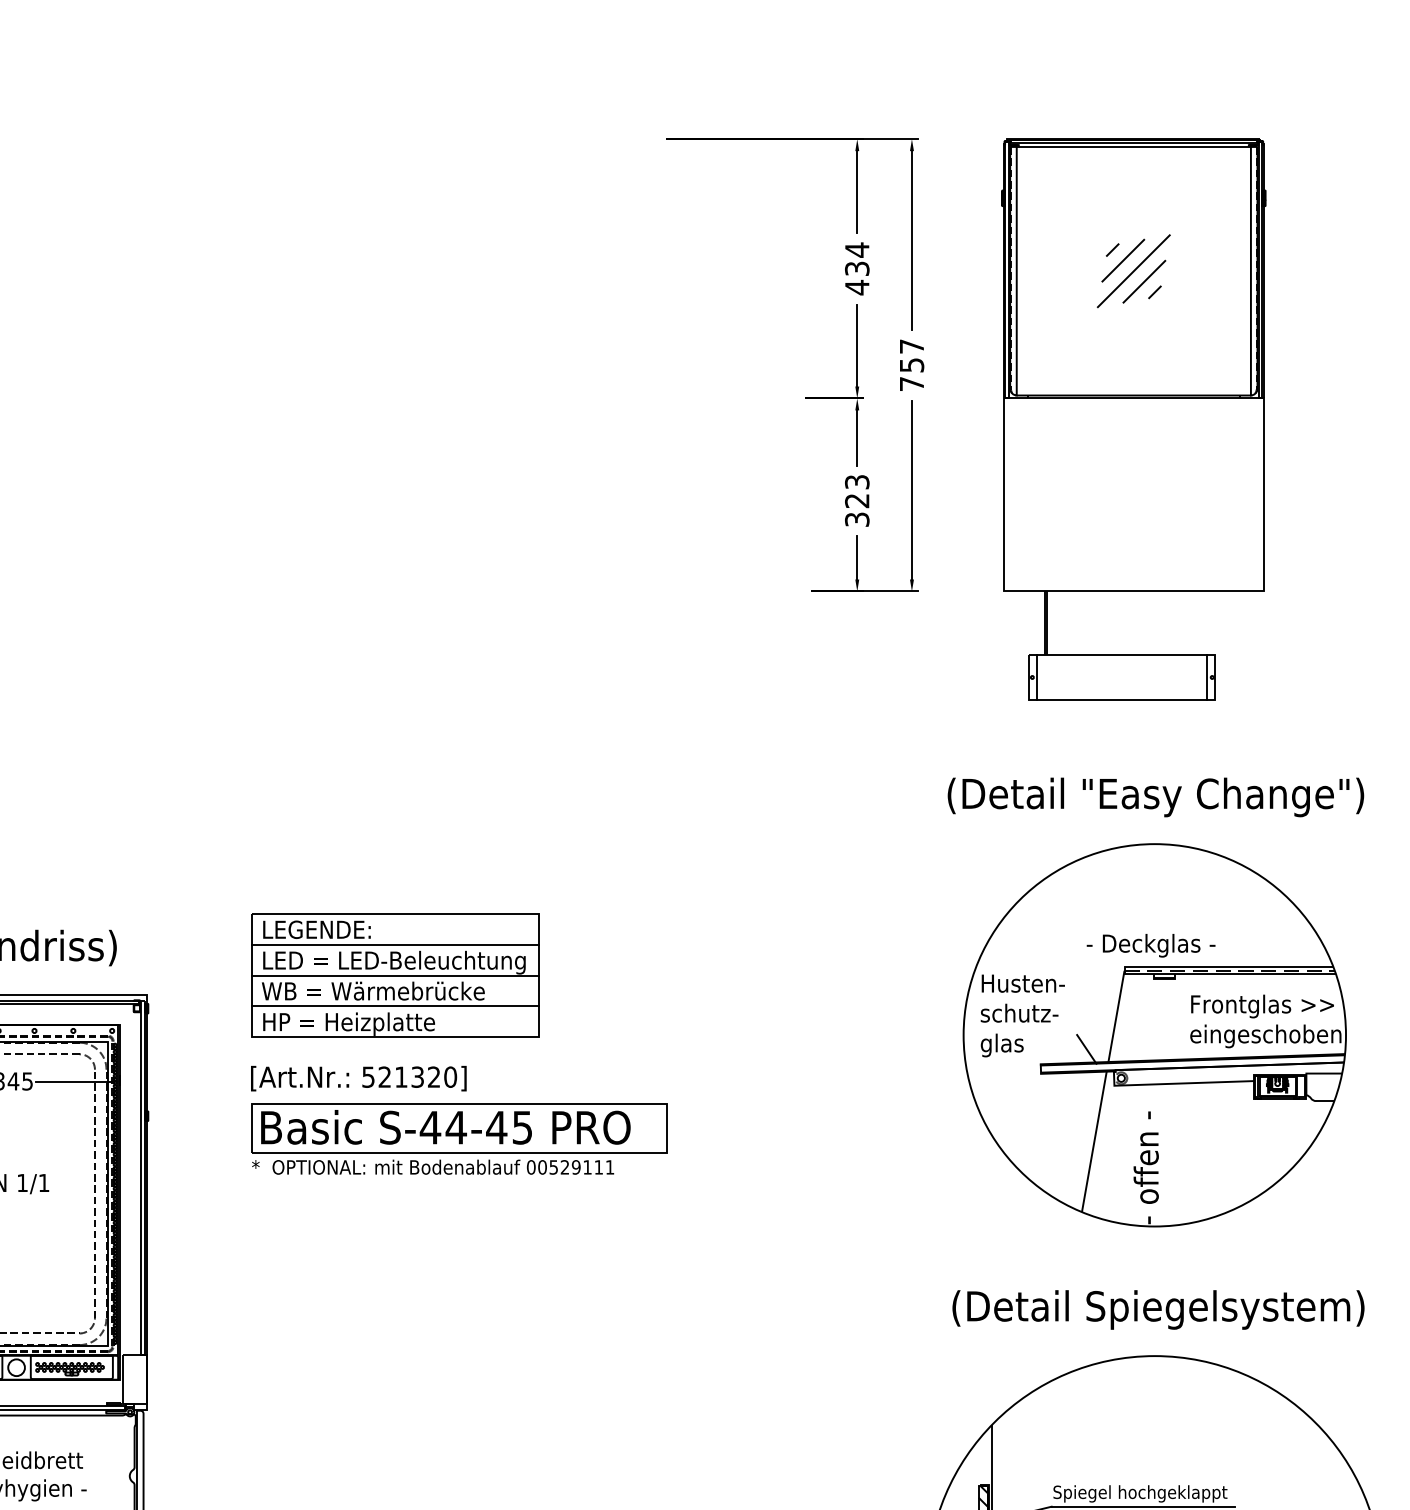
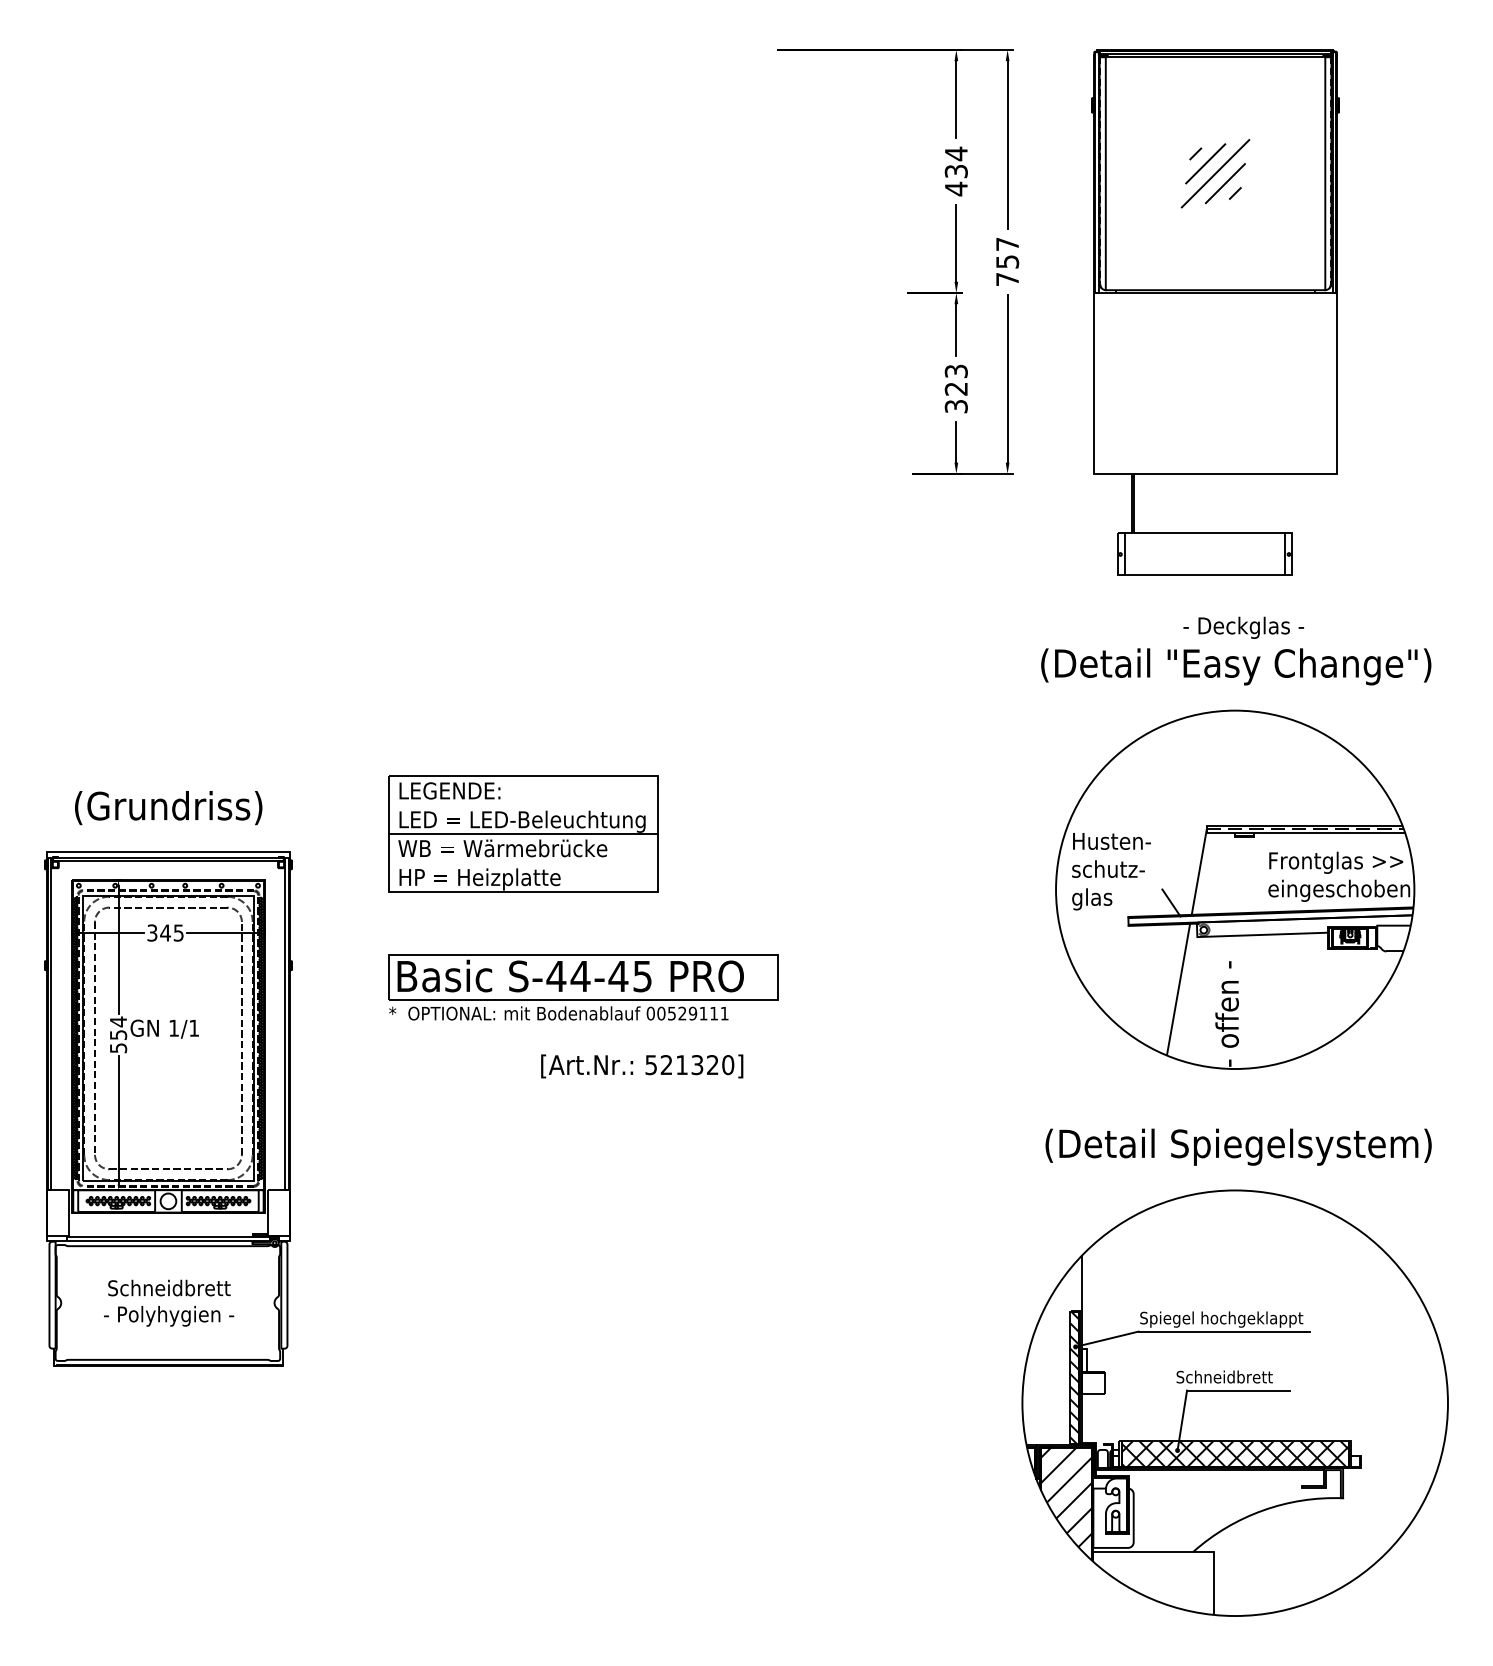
line: (395, 944) -> (523, 804), removed
text: (1150, 945) -> (1243, 627), moved
line: (395, 1006) -> (523, 862), removed
text: (359, 1078) -> (642, 1066), moved

